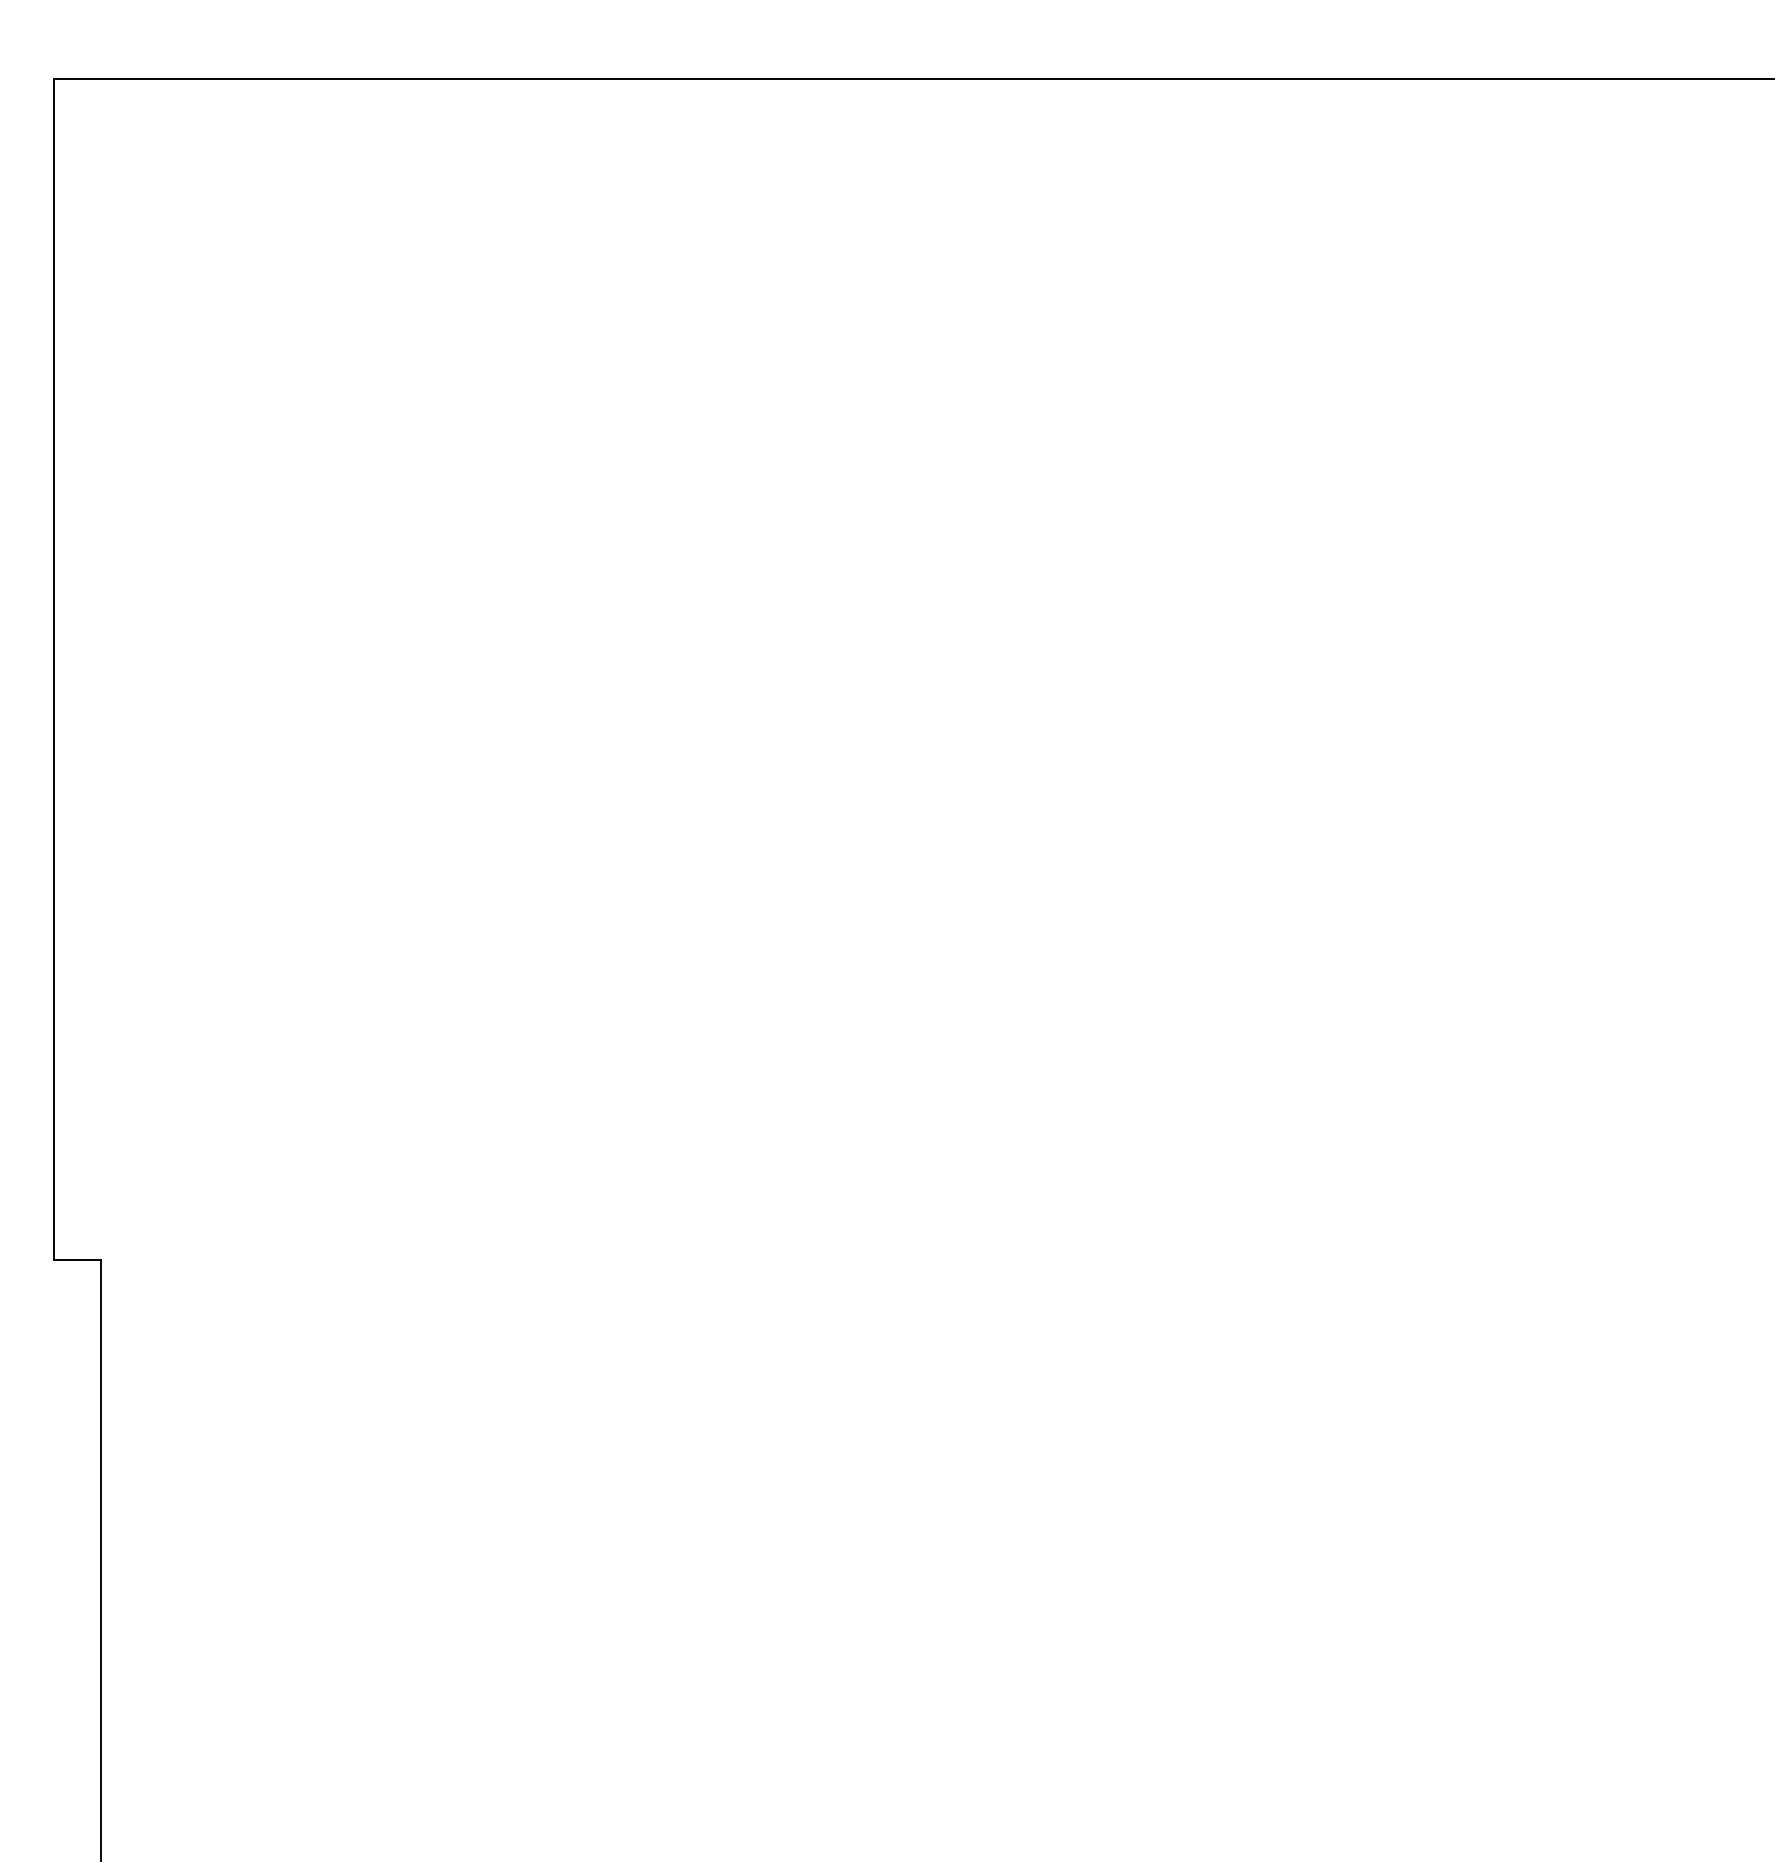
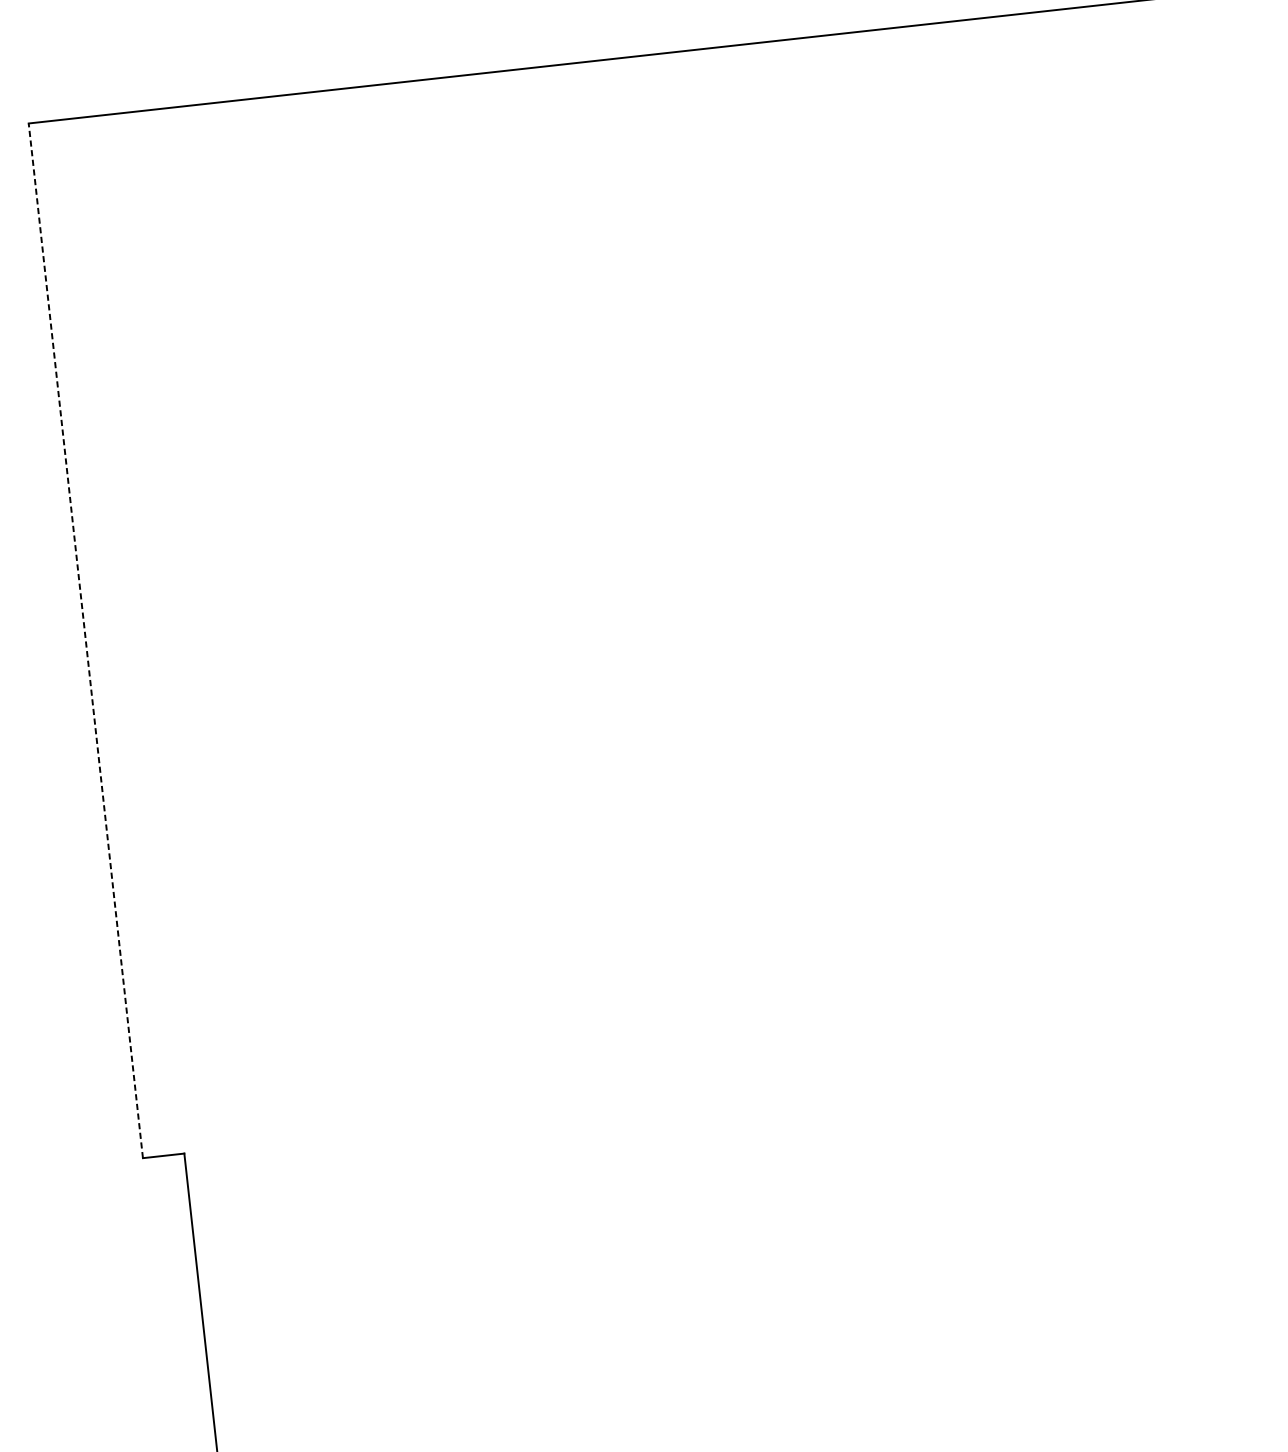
line: (53, 669) -> (85, 640), solid -> dashed

